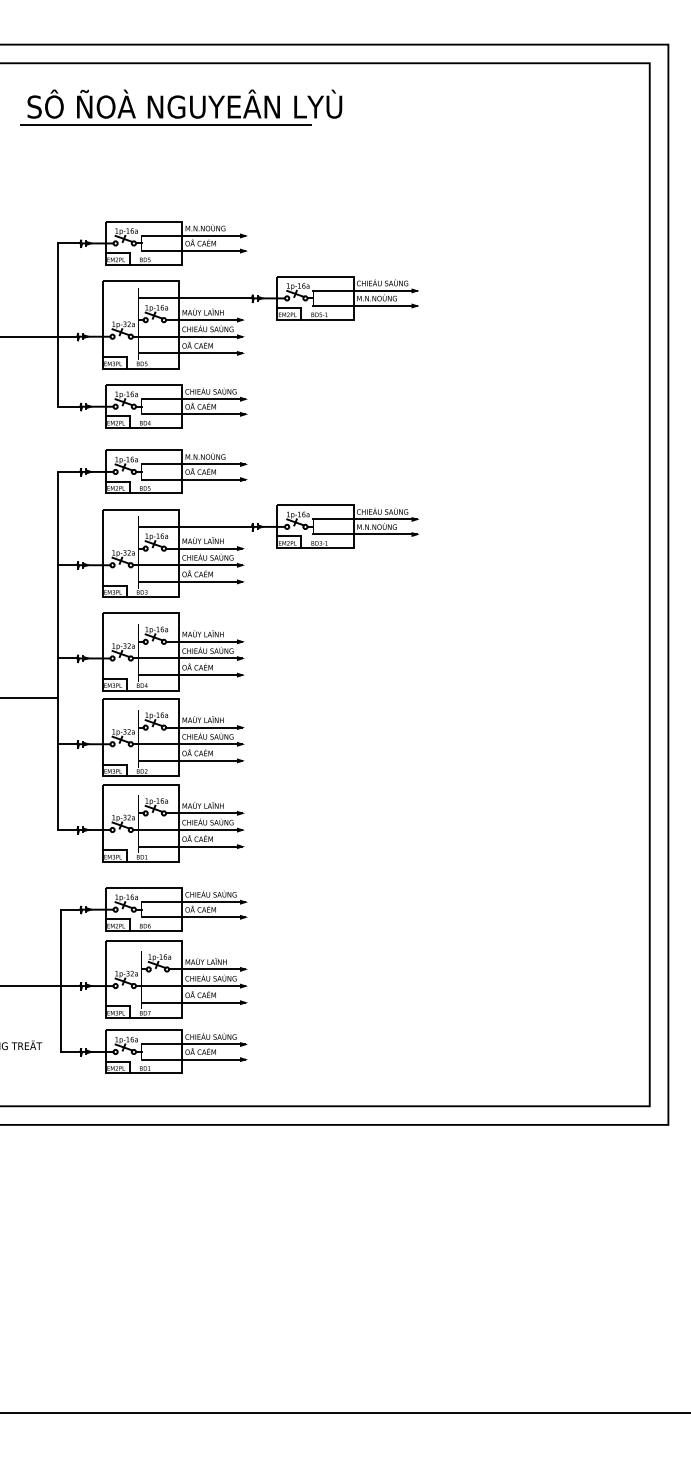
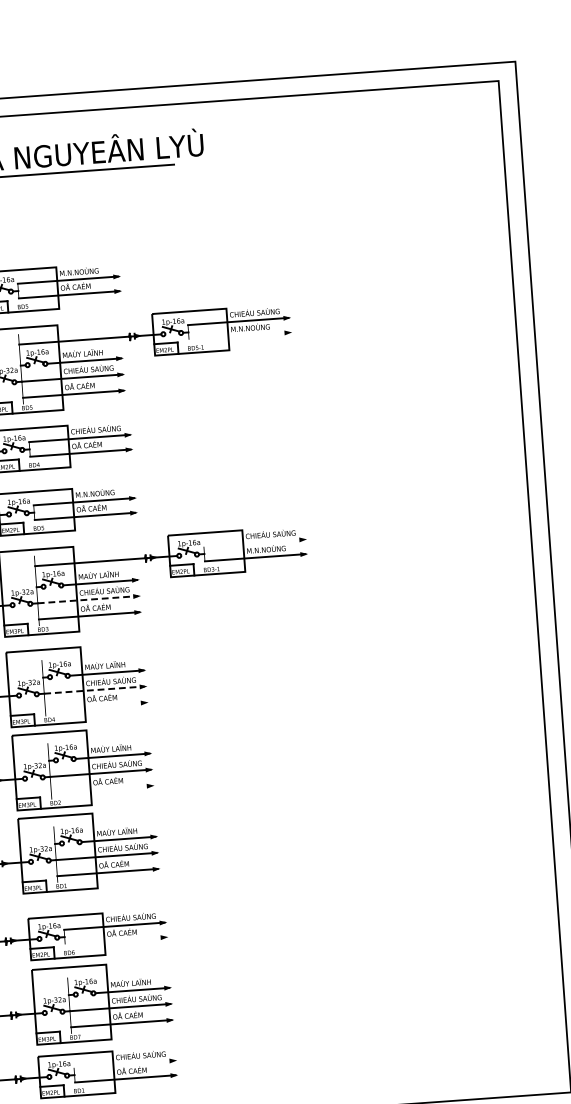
line: (364, 305) -> (238, 335), removed
line: (364, 519) -> (253, 543), removed
line: (190, 565) -> (88, 599), solid -> dashed
line: (190, 658) -> (94, 690), solid -> dashed
line: (190, 675) -> (95, 706), removed
line: (190, 760) -> (101, 789), removed
line: (193, 917) -> (115, 941), removed
line: (193, 1044) -> (124, 1064), removed

